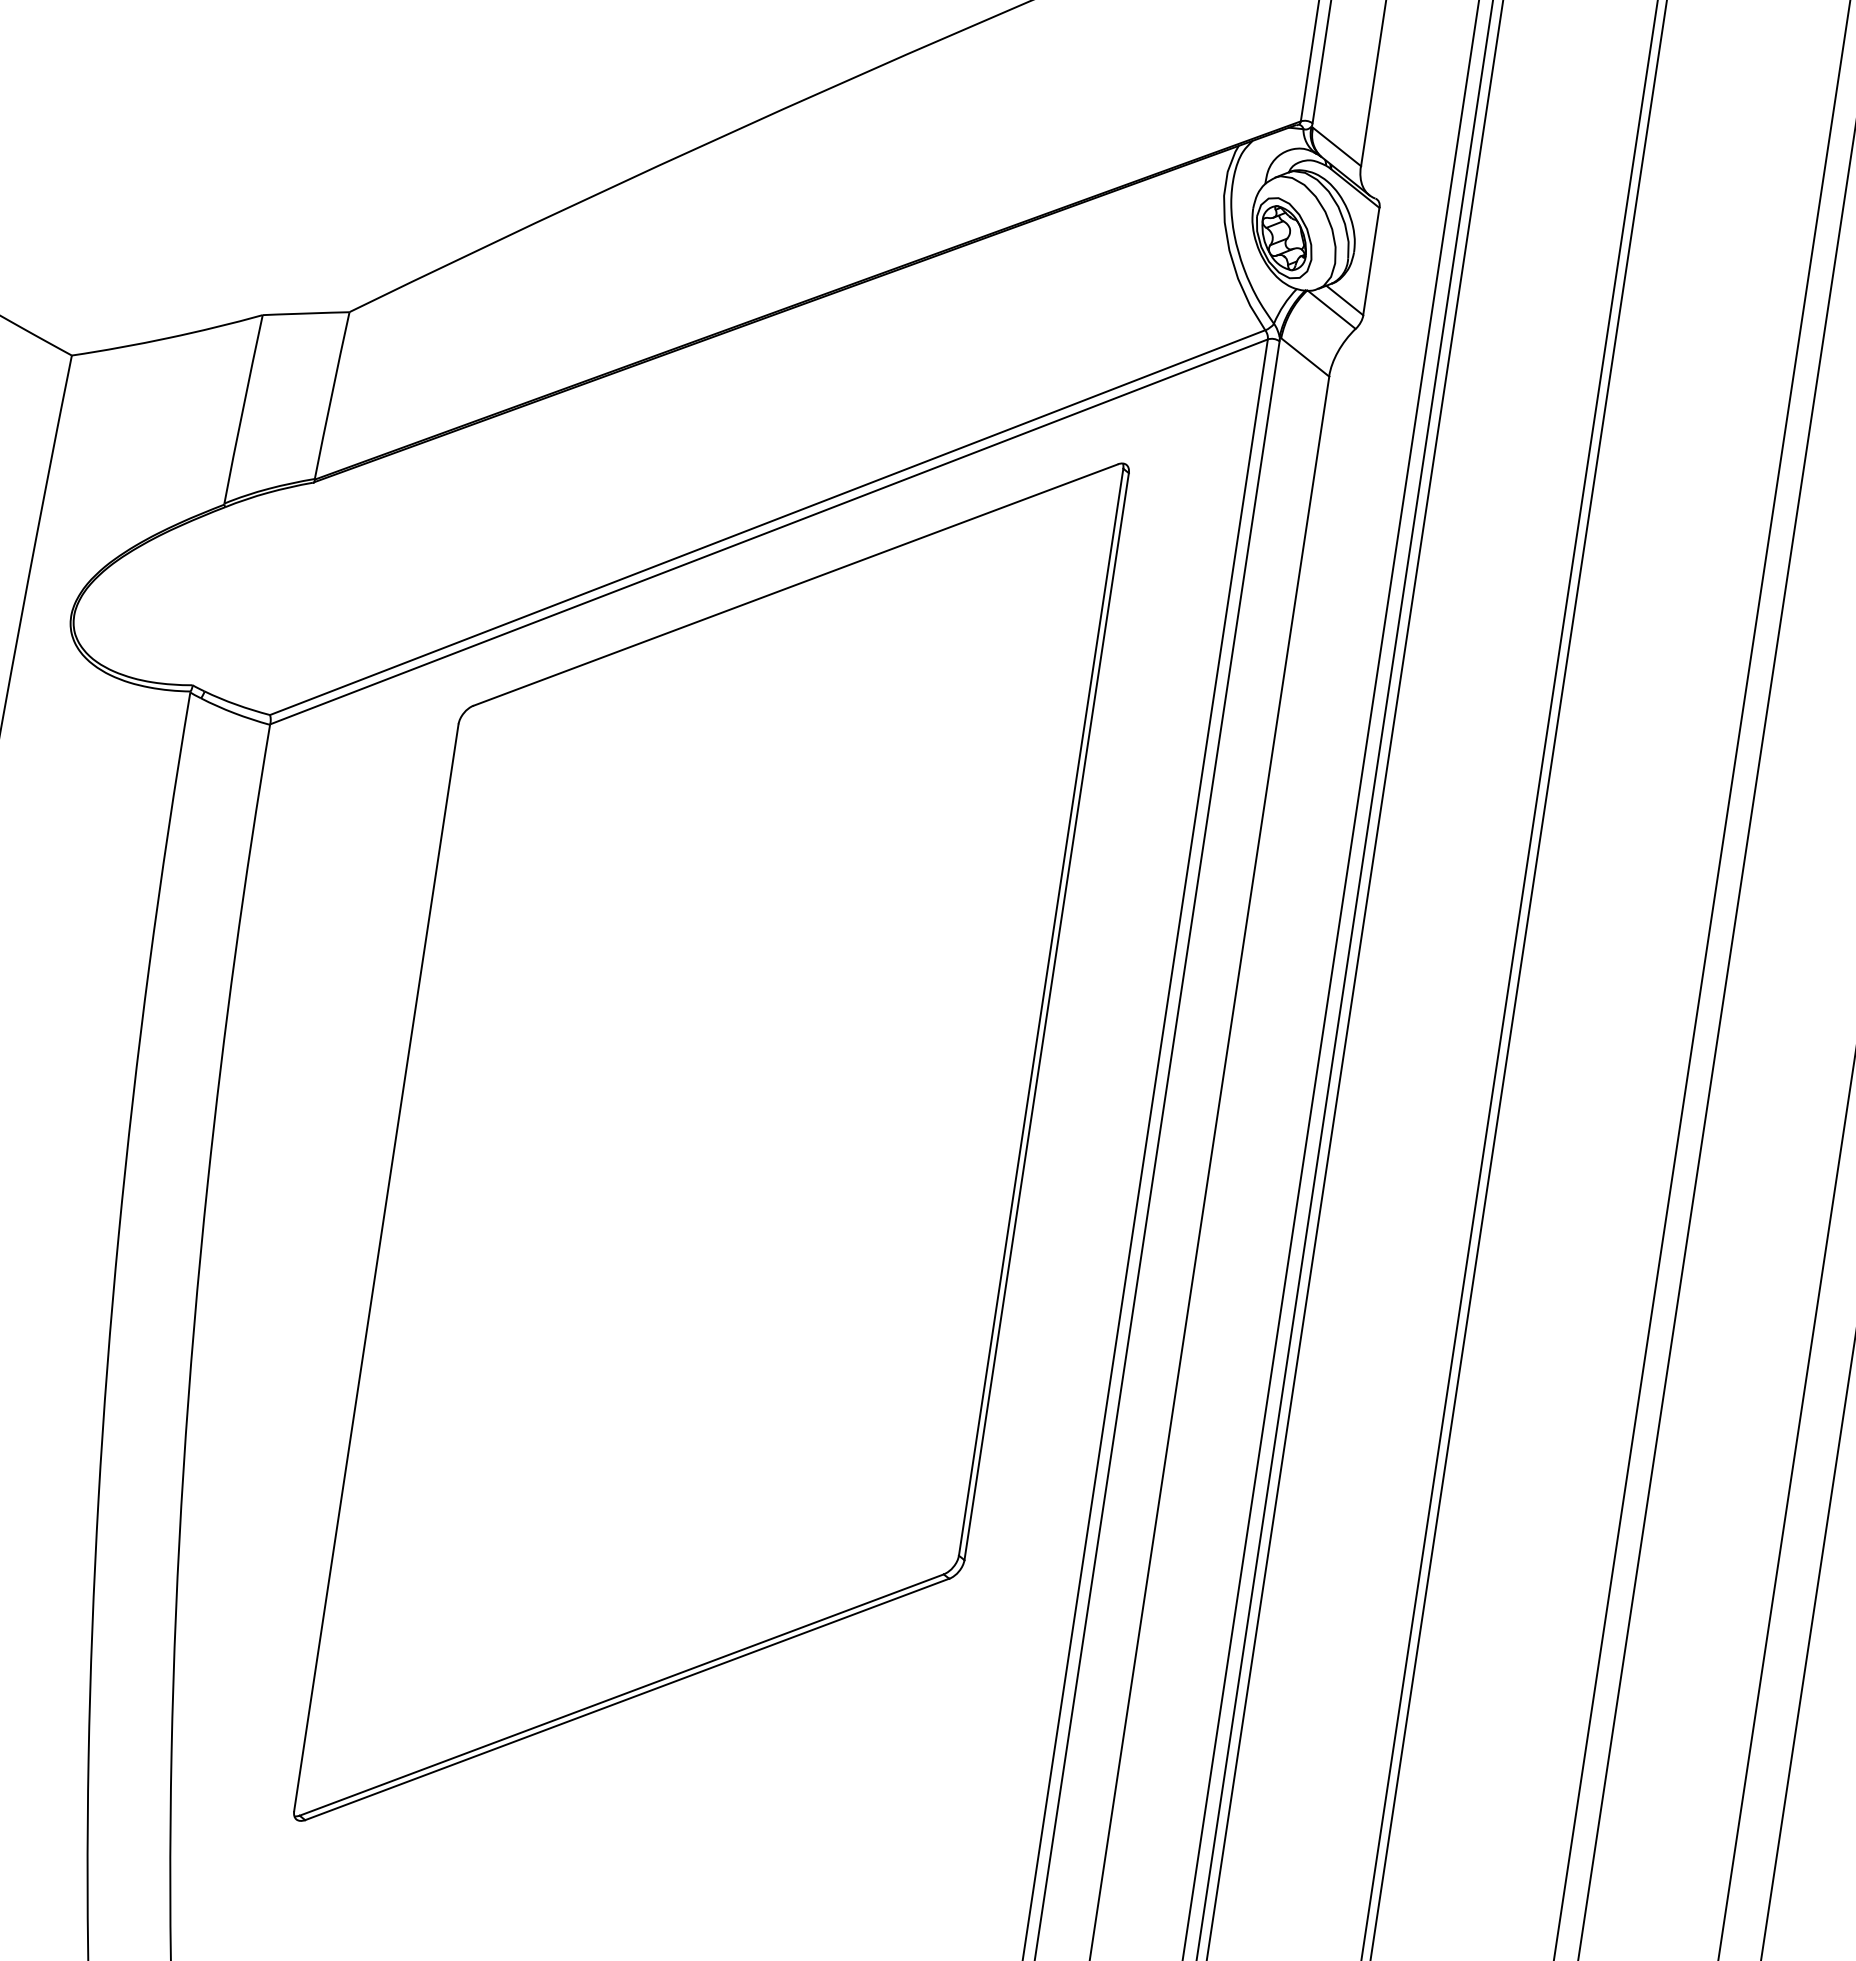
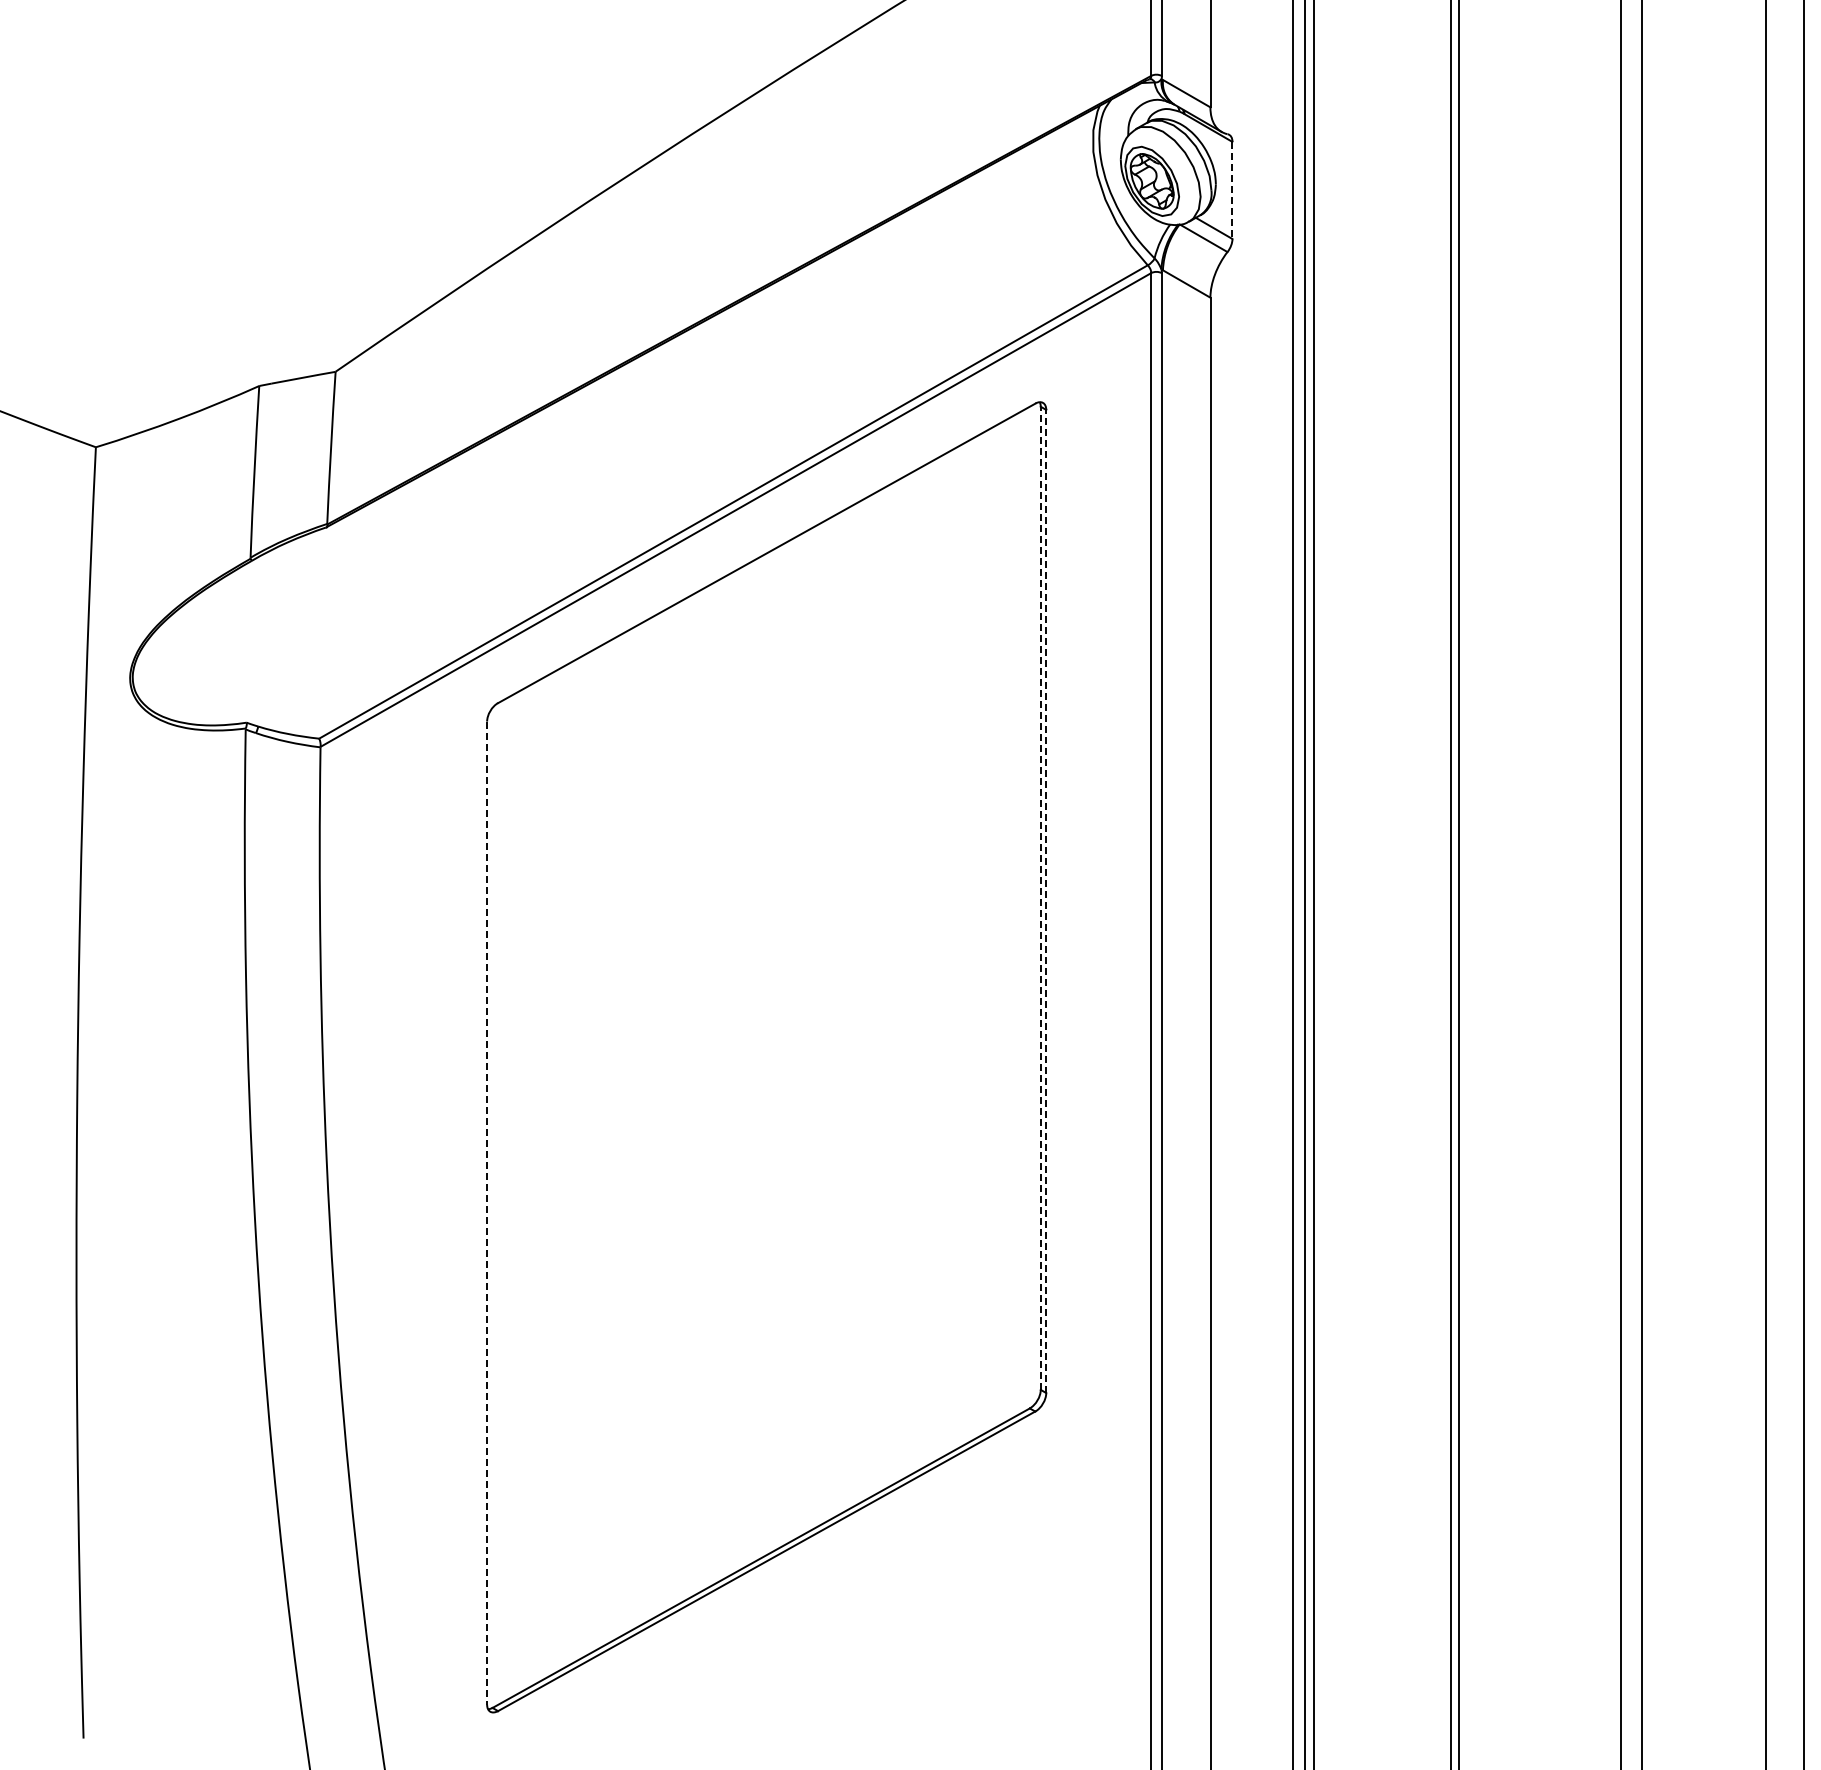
line: (1371, 261) -> (1232, 190), solid -> dashed
line: (1040, 1012) -> (1040, 898), solid -> dashed
line: (1046, 1016) -> (1046, 901), solid -> dashed
line: (376, 1268) -> (487, 1213), solid -> dashed

